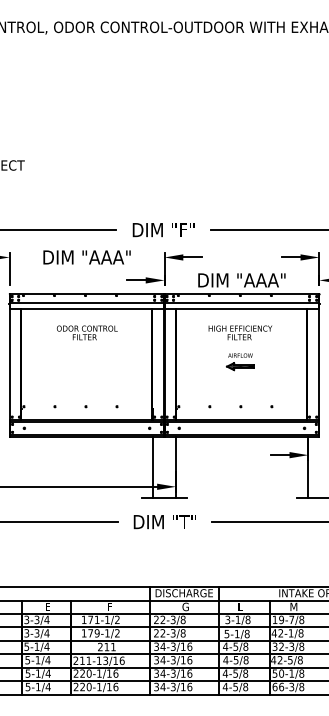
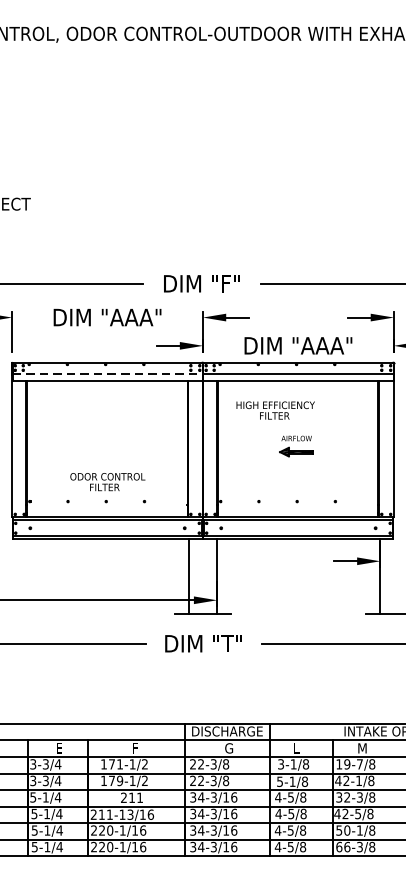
line: (87, 303) -> (108, 374), solid -> dashed
text: (86, 332) -> (106, 481), moved
text: (240, 332) -> (275, 410), moved

